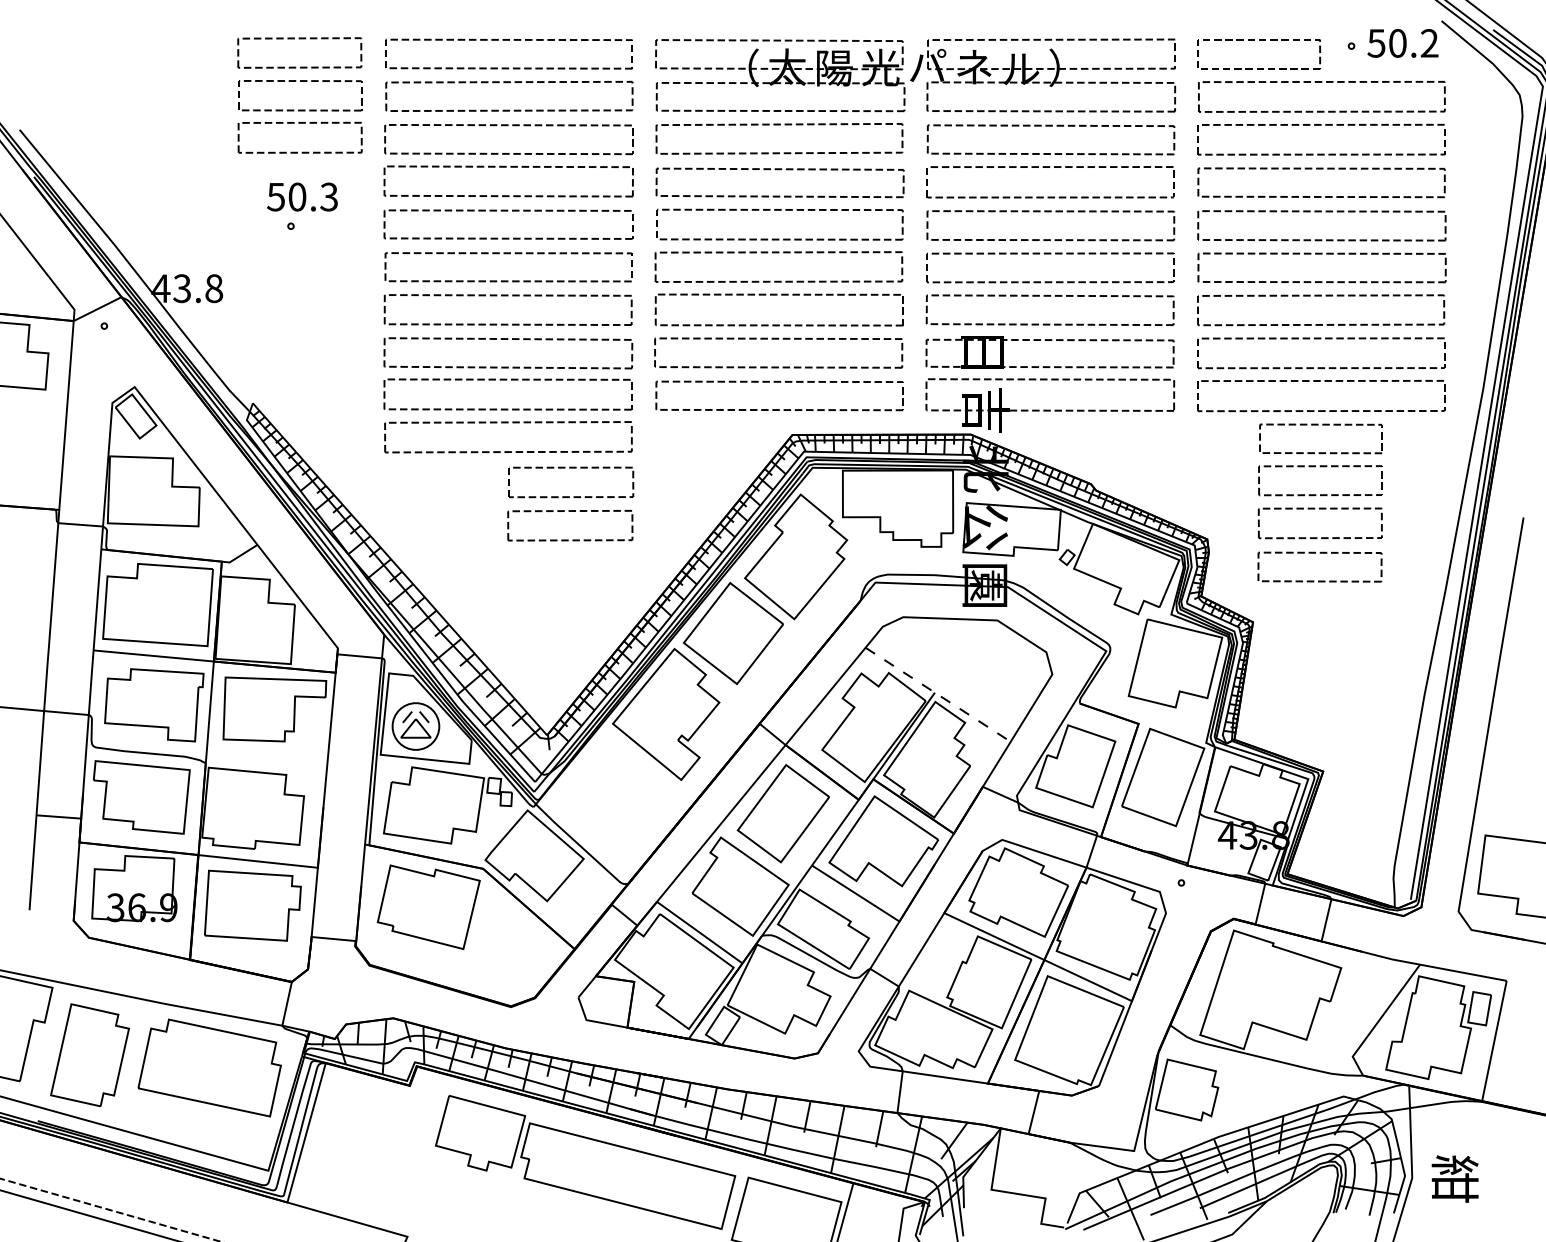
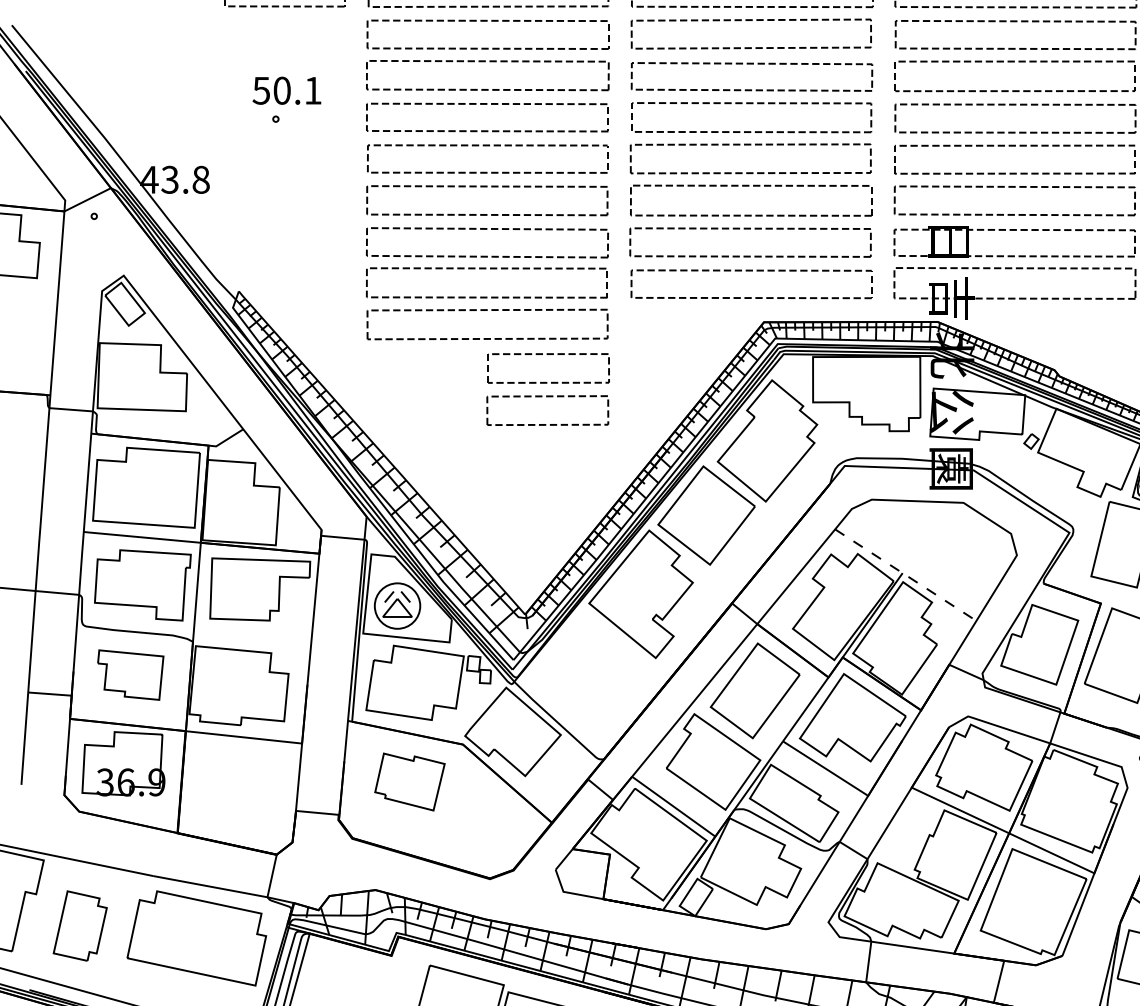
part: (299, 123) -> (284, 19), removed
text: (328, 196) -> (312, 90), 50.3 -> 50.1
part: (141, 797) -> (130, 675), size x0.7
part: (252, 905) -> (238, 780), removed
part: (428, 907) -> (409, 782), size x0.7
part: (89, 1055) -> (79, 926), size x0.7

